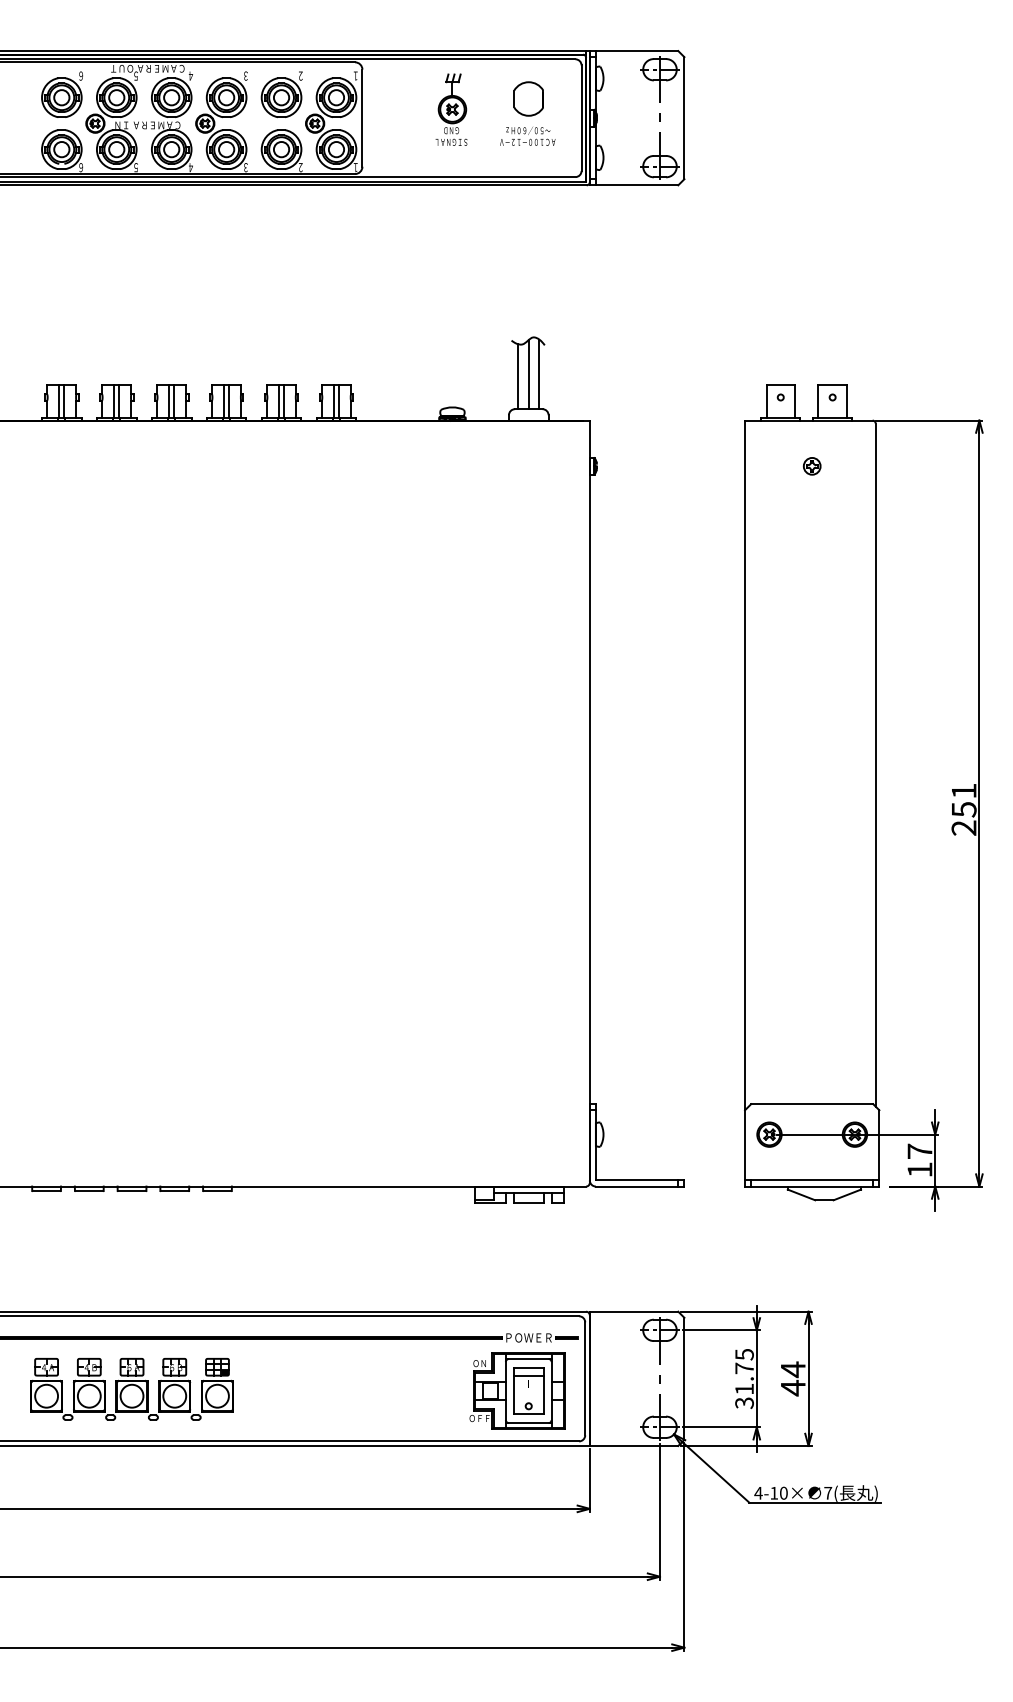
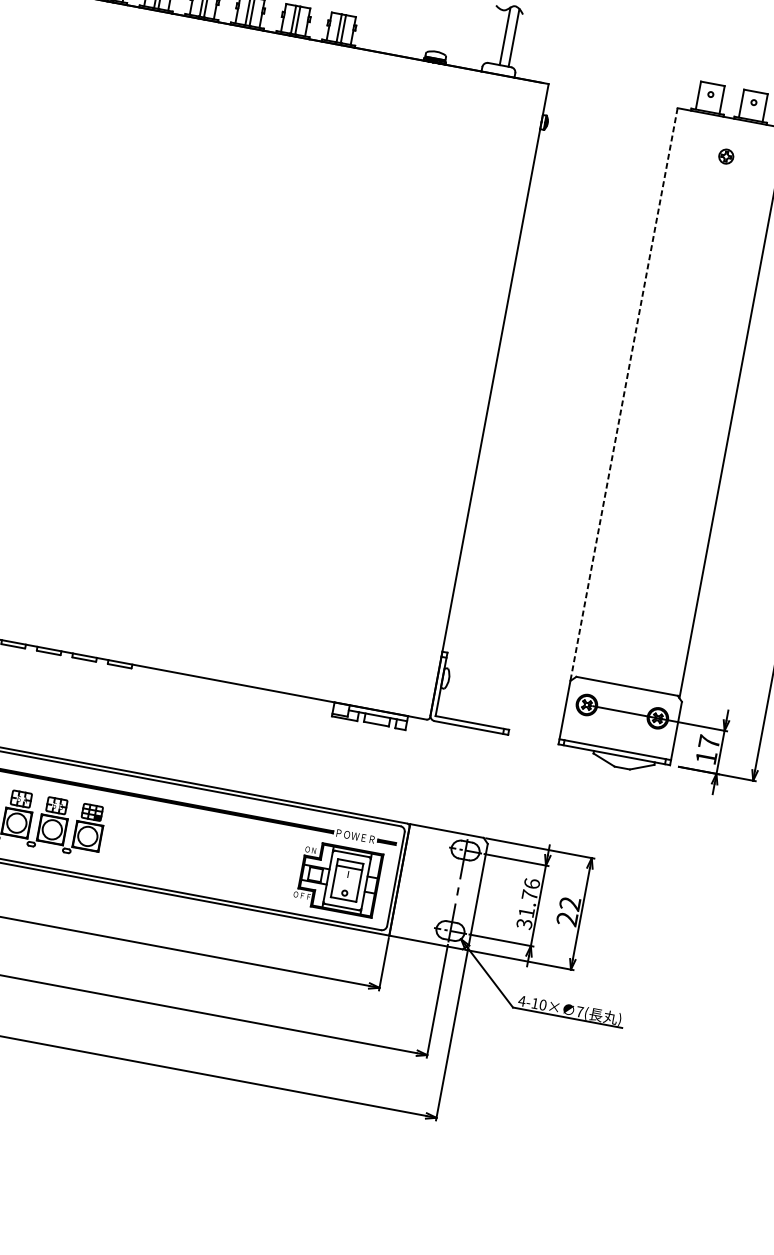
line: (518, 376) -> (496, 36), removed
line: (745, 765) -> (624, 394), solid -> dashed
text: (744, 1354) -> (531, 883), 31.75 -> 31.76
text: (792, 1378) -> (568, 911), 44 -> 22

